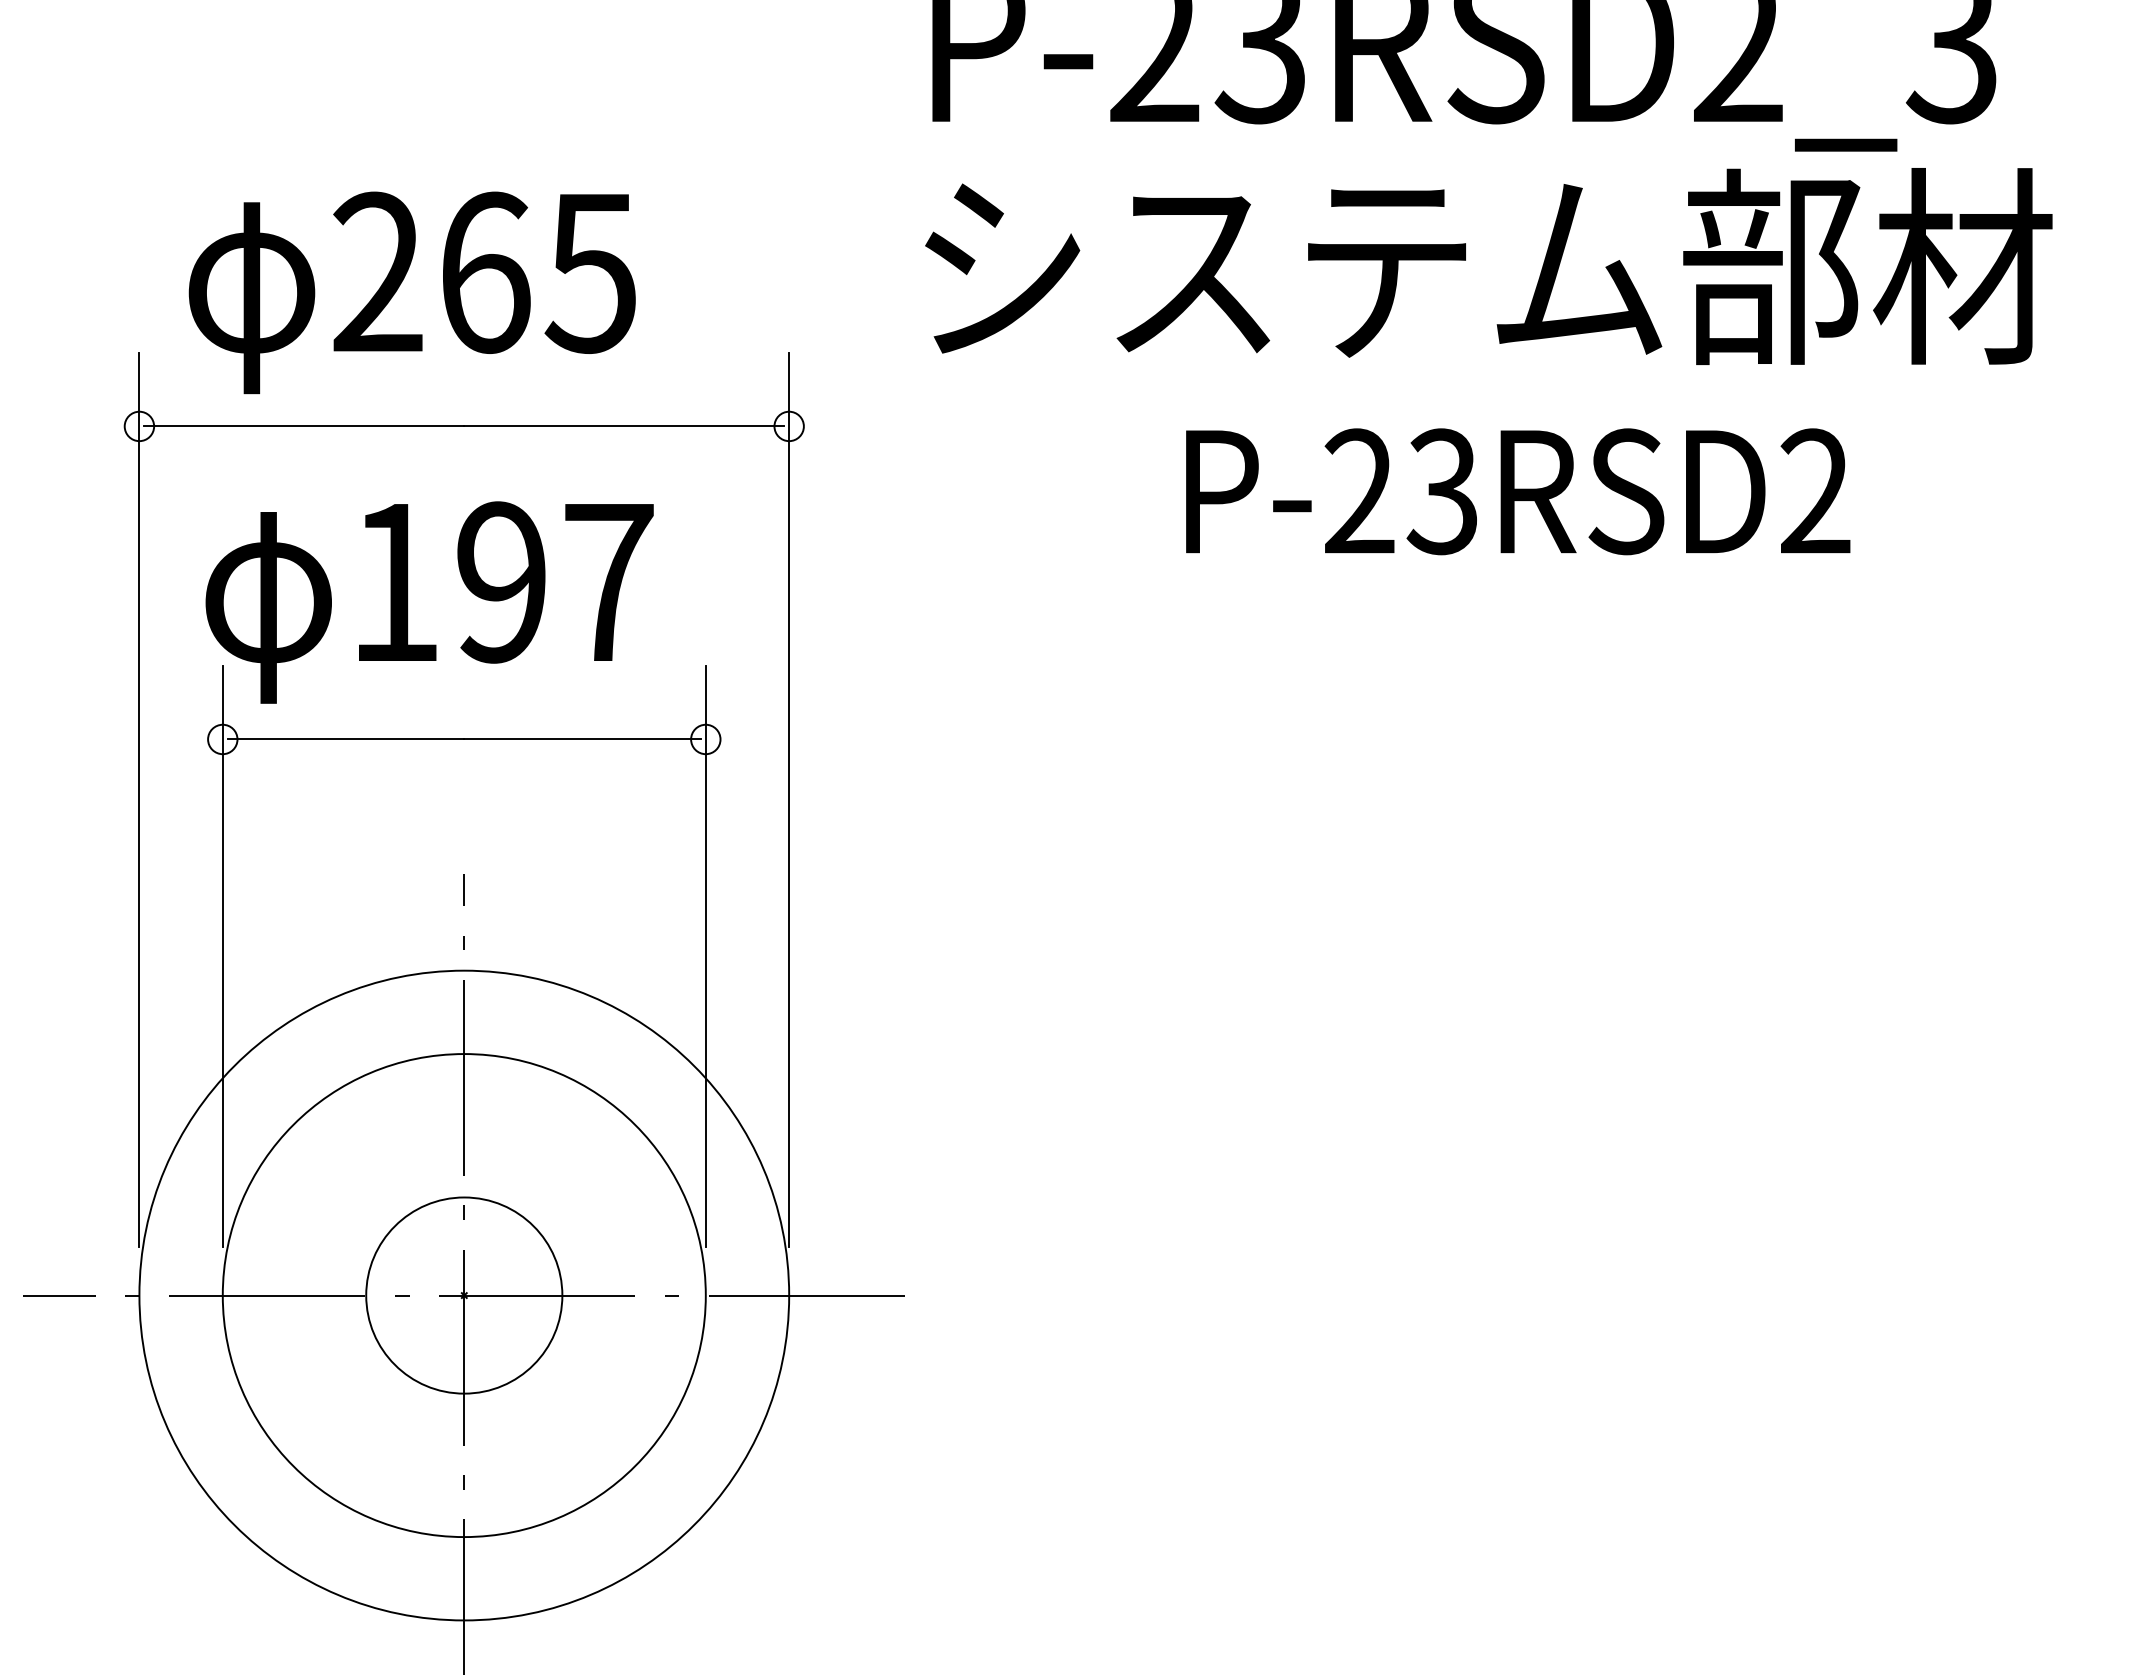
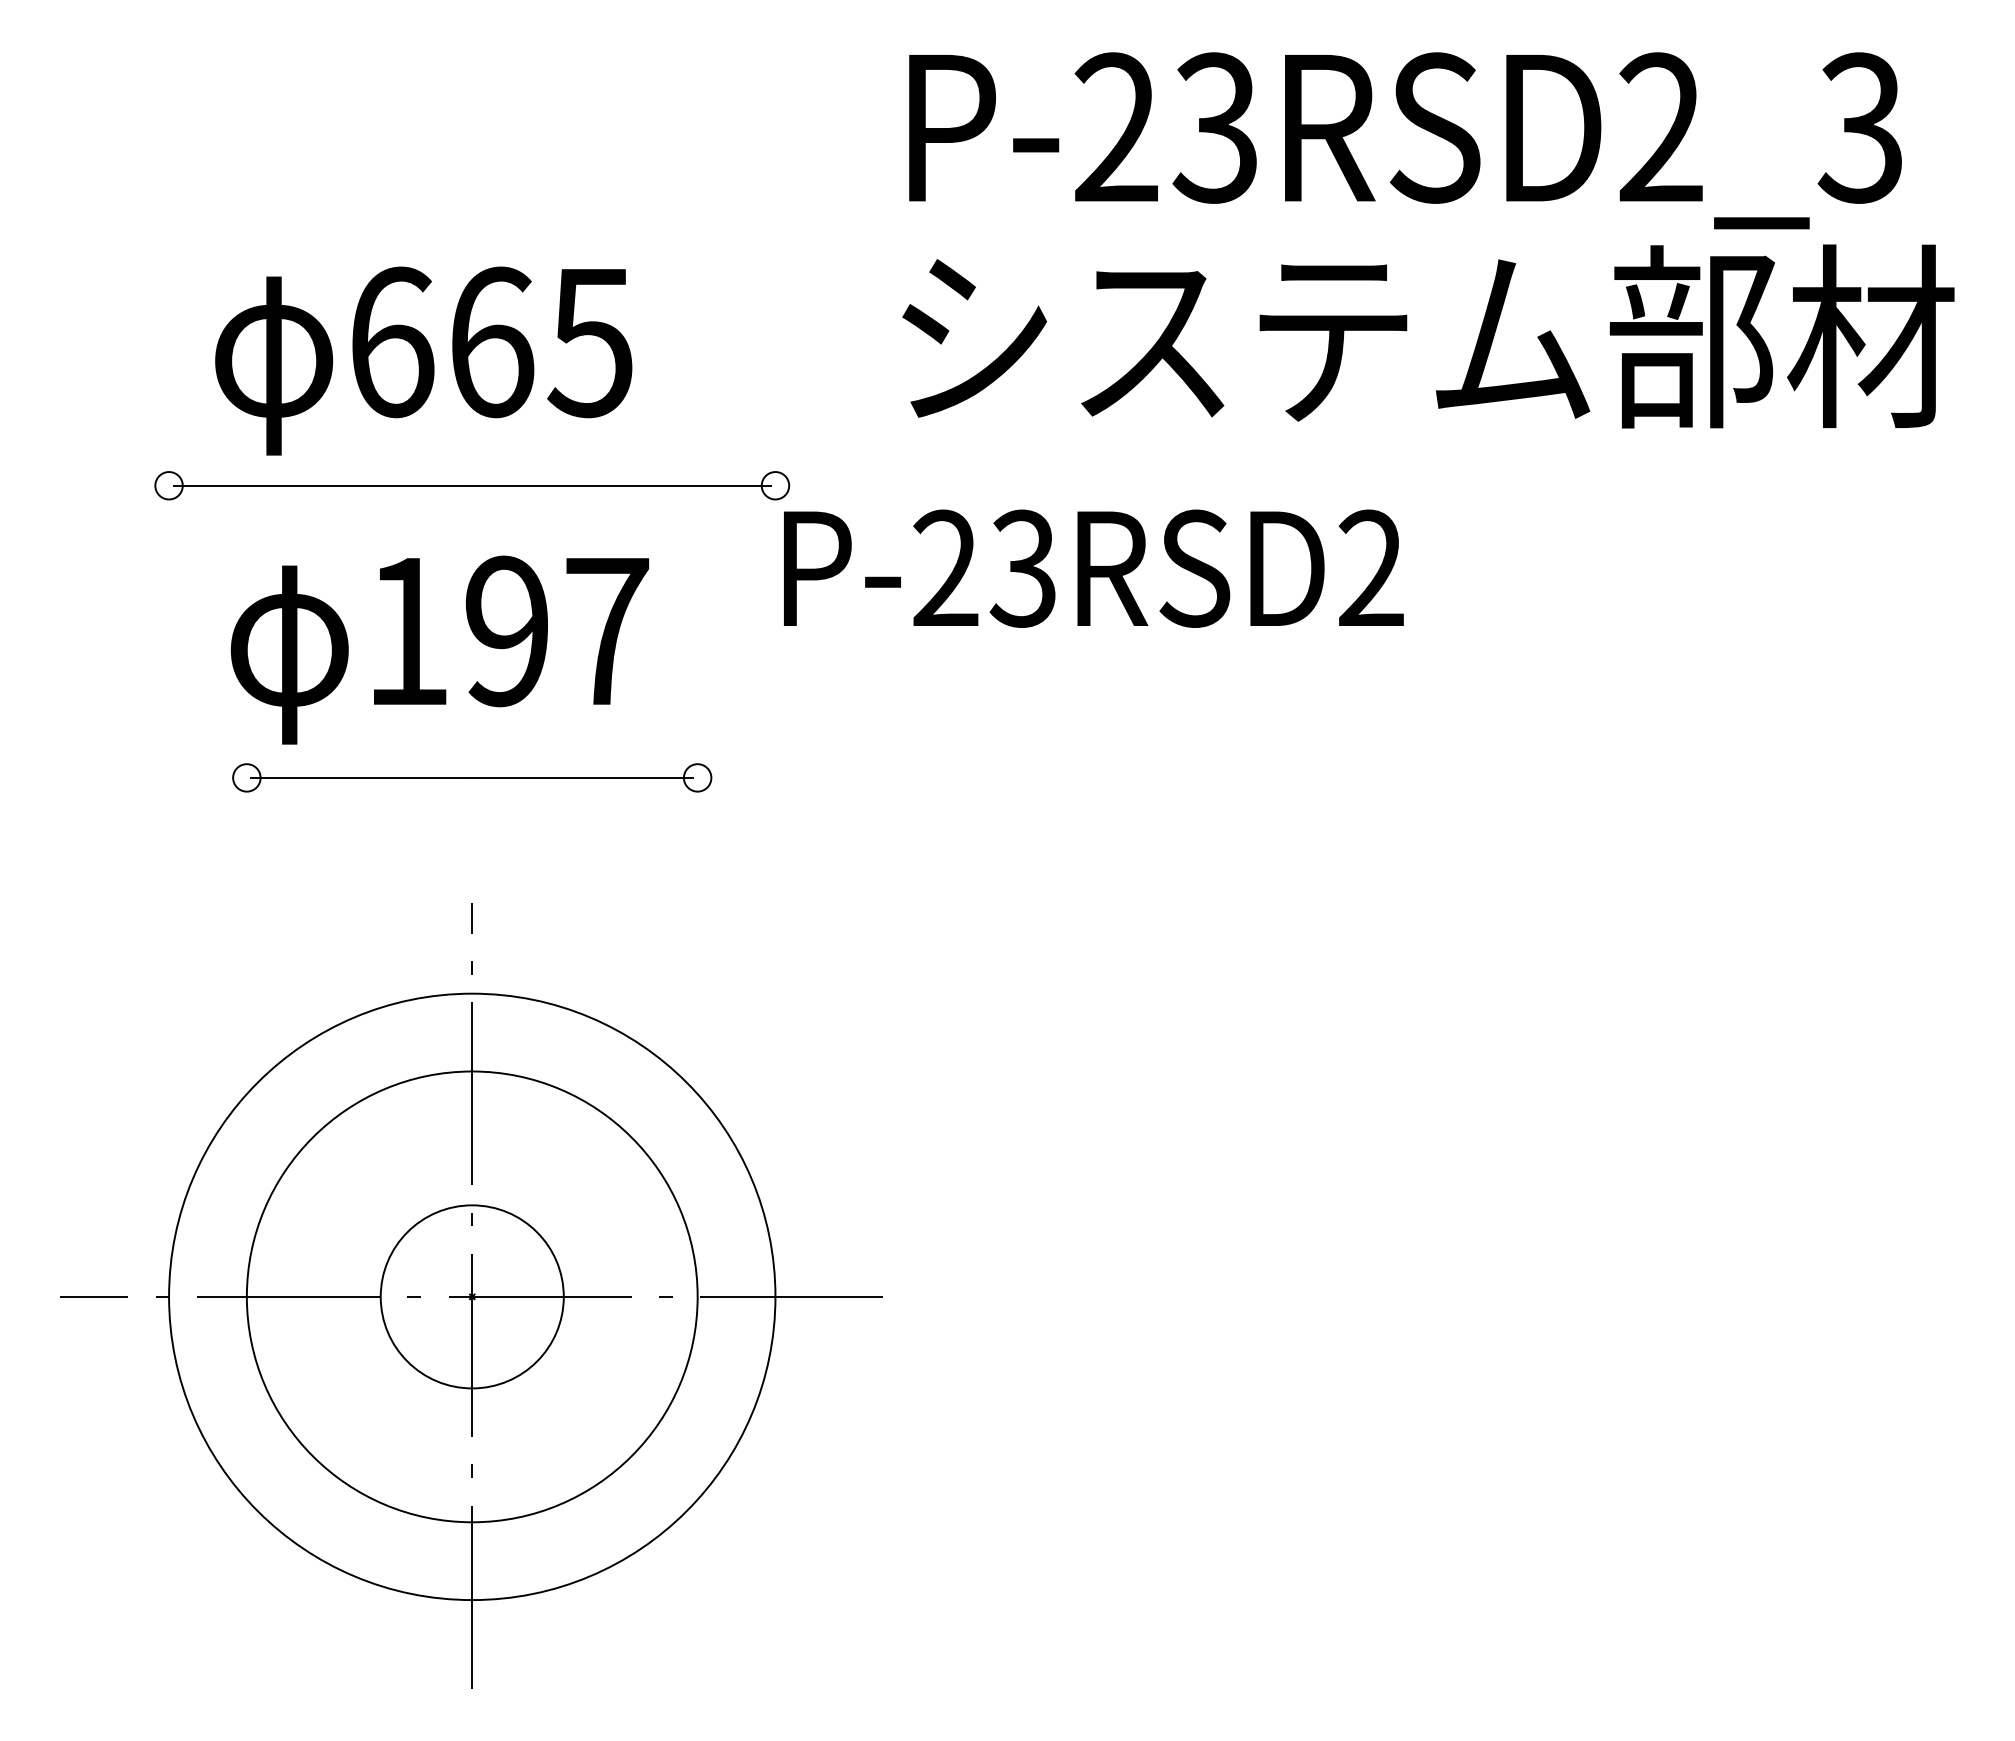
text: (378, 272) -> (392, 342), 265 -> 665
text: (1517, 491) -> (1093, 568), moved
line: (139, 800) -> (169, 834), removed
line: (789, 800) -> (775, 834), removed
line: (222, 956) -> (246, 980), removed
line: (705, 956) -> (697, 980), removed

